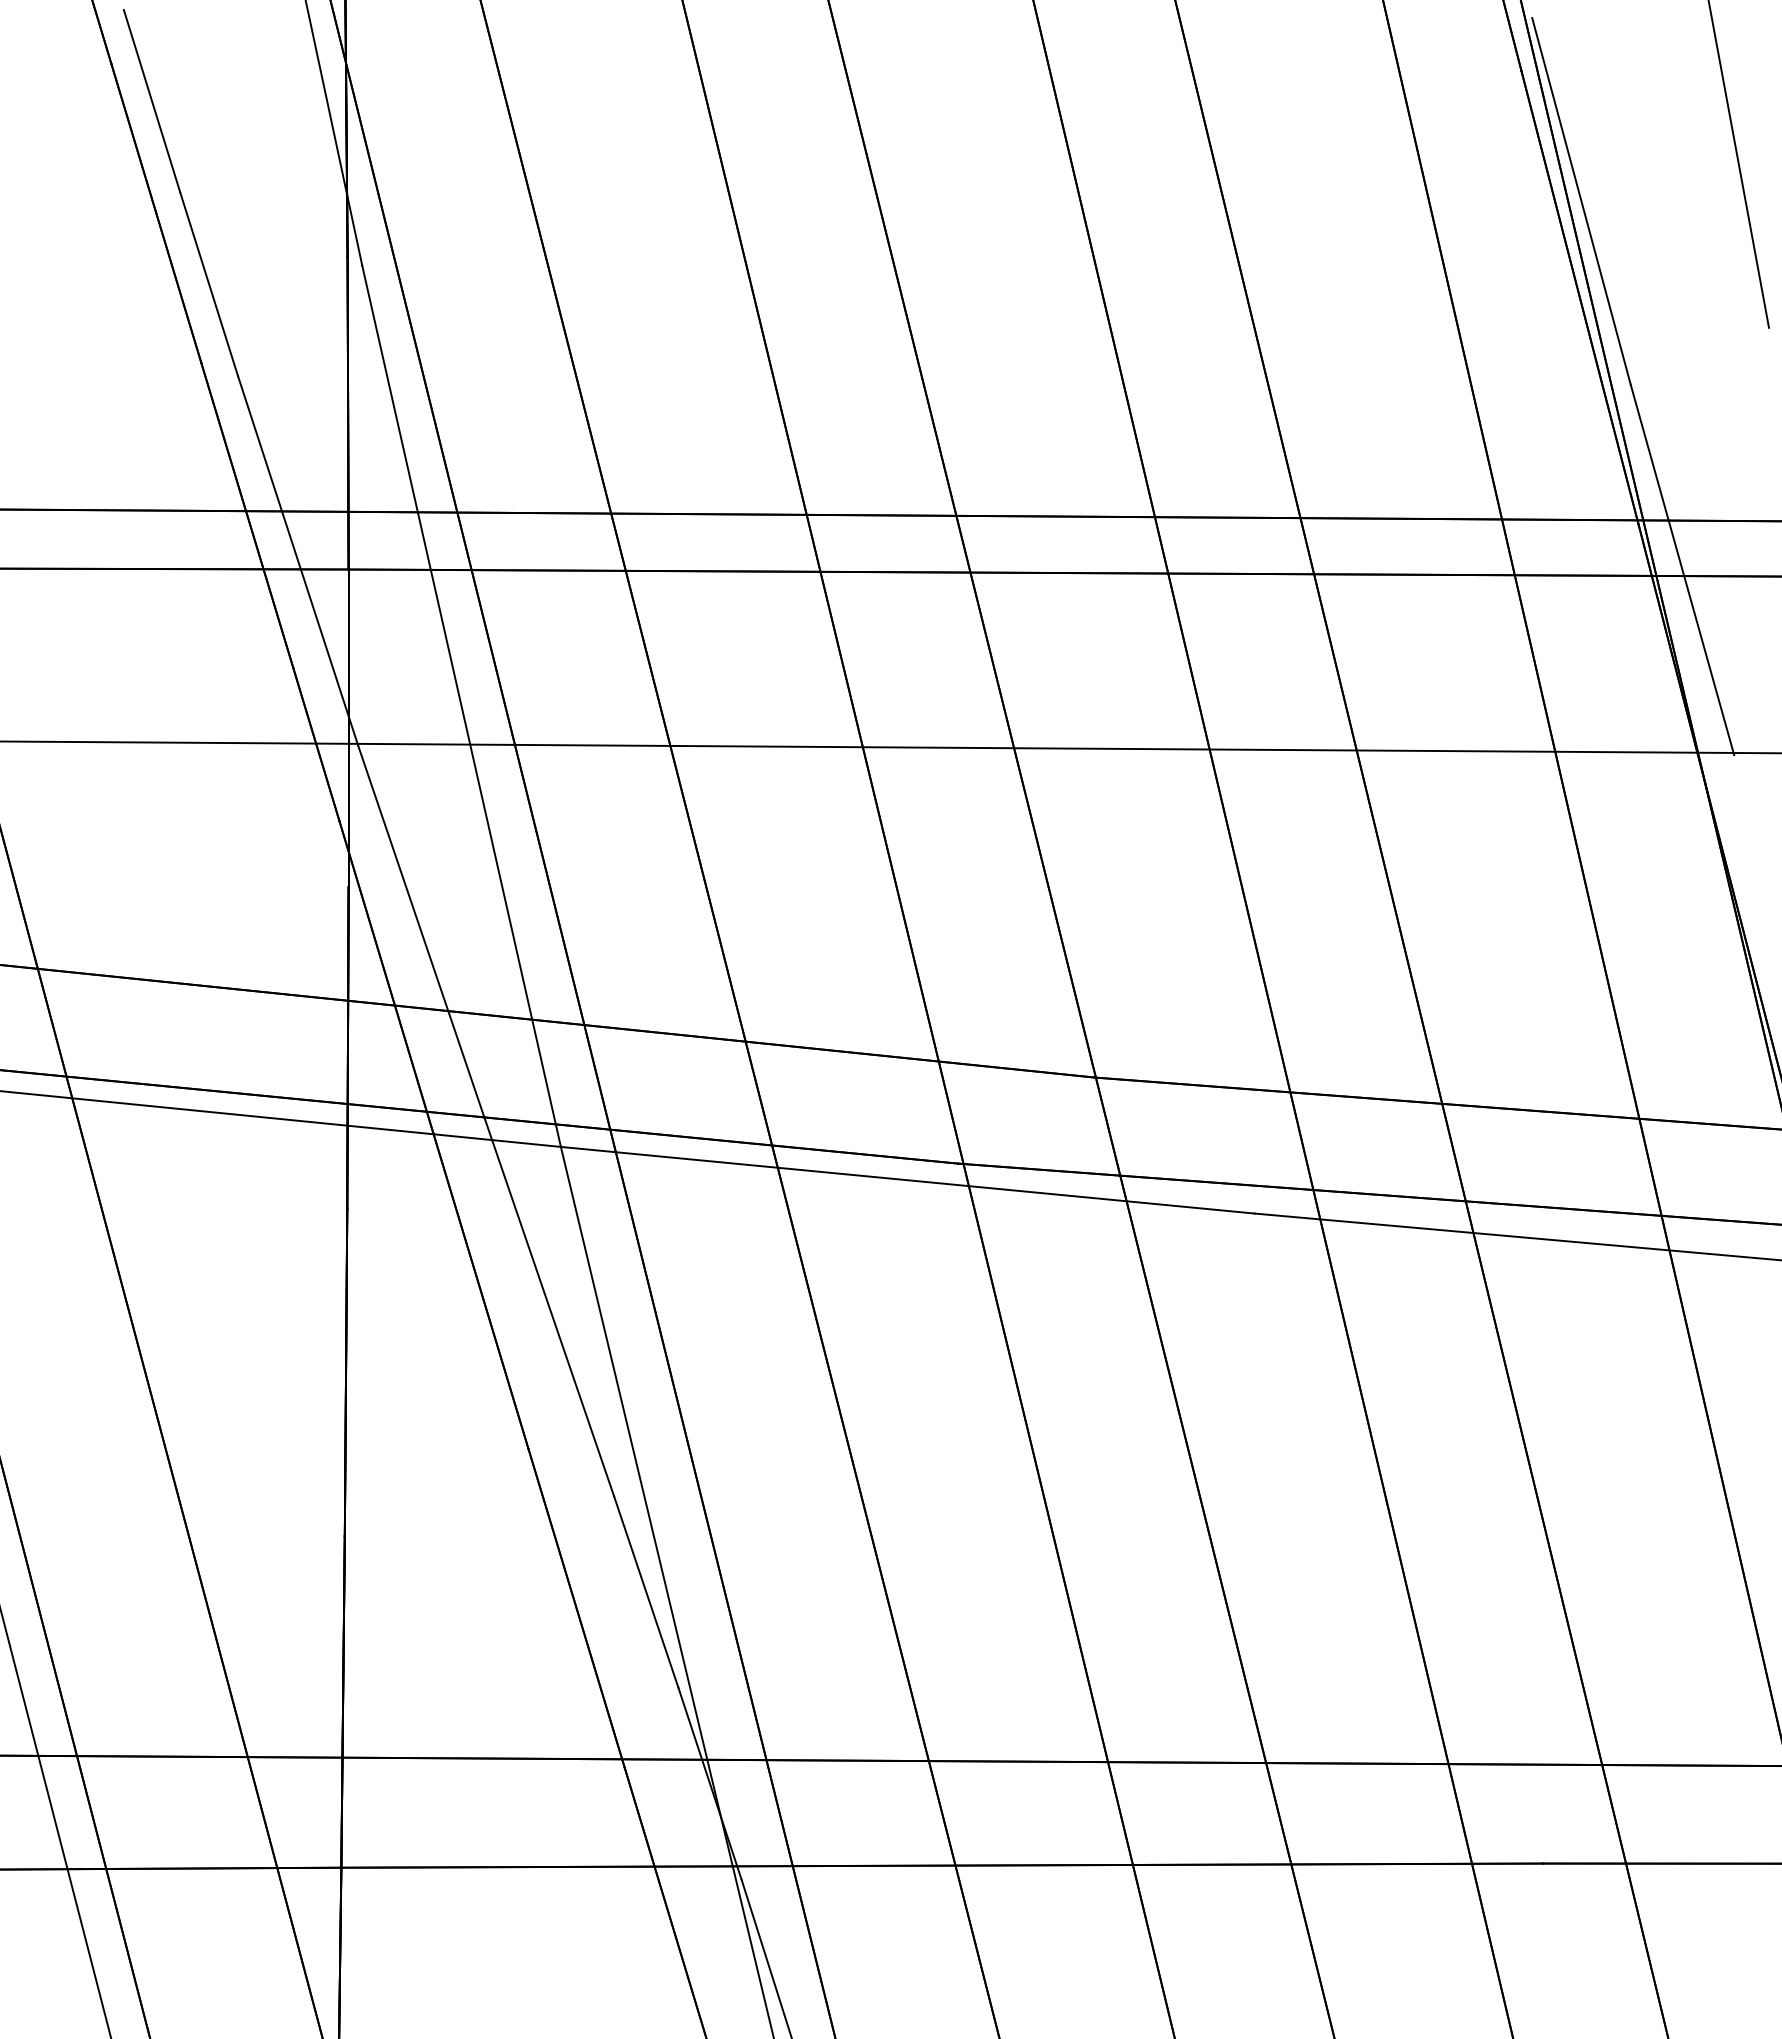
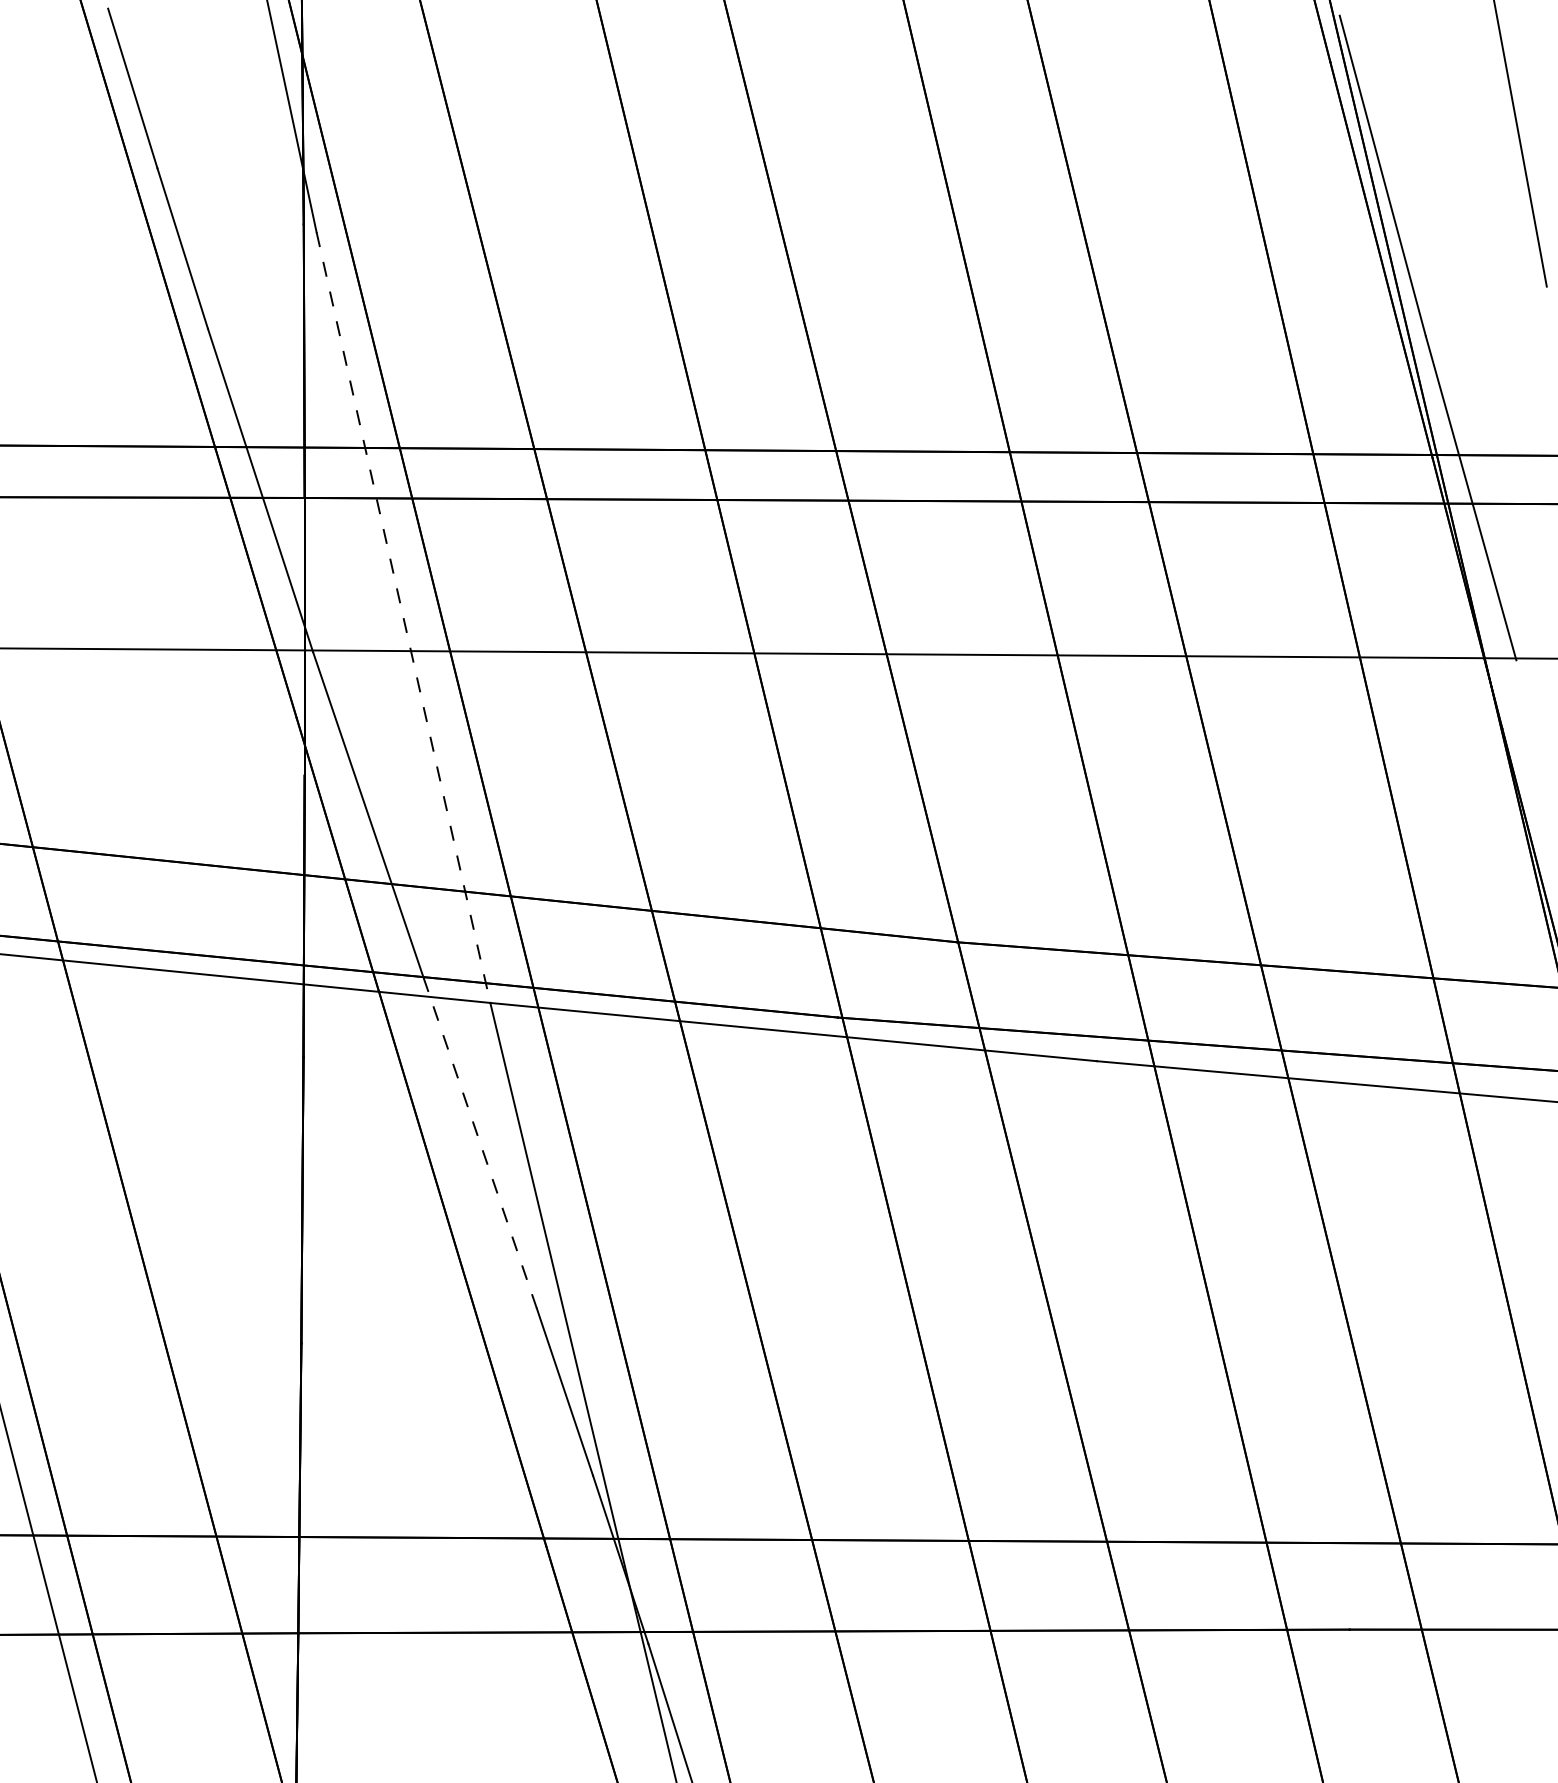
line: (461, 706) -> (403, 617), solid -> dashed
line: (549, 1307) -> (480, 1143), solid -> dashed

